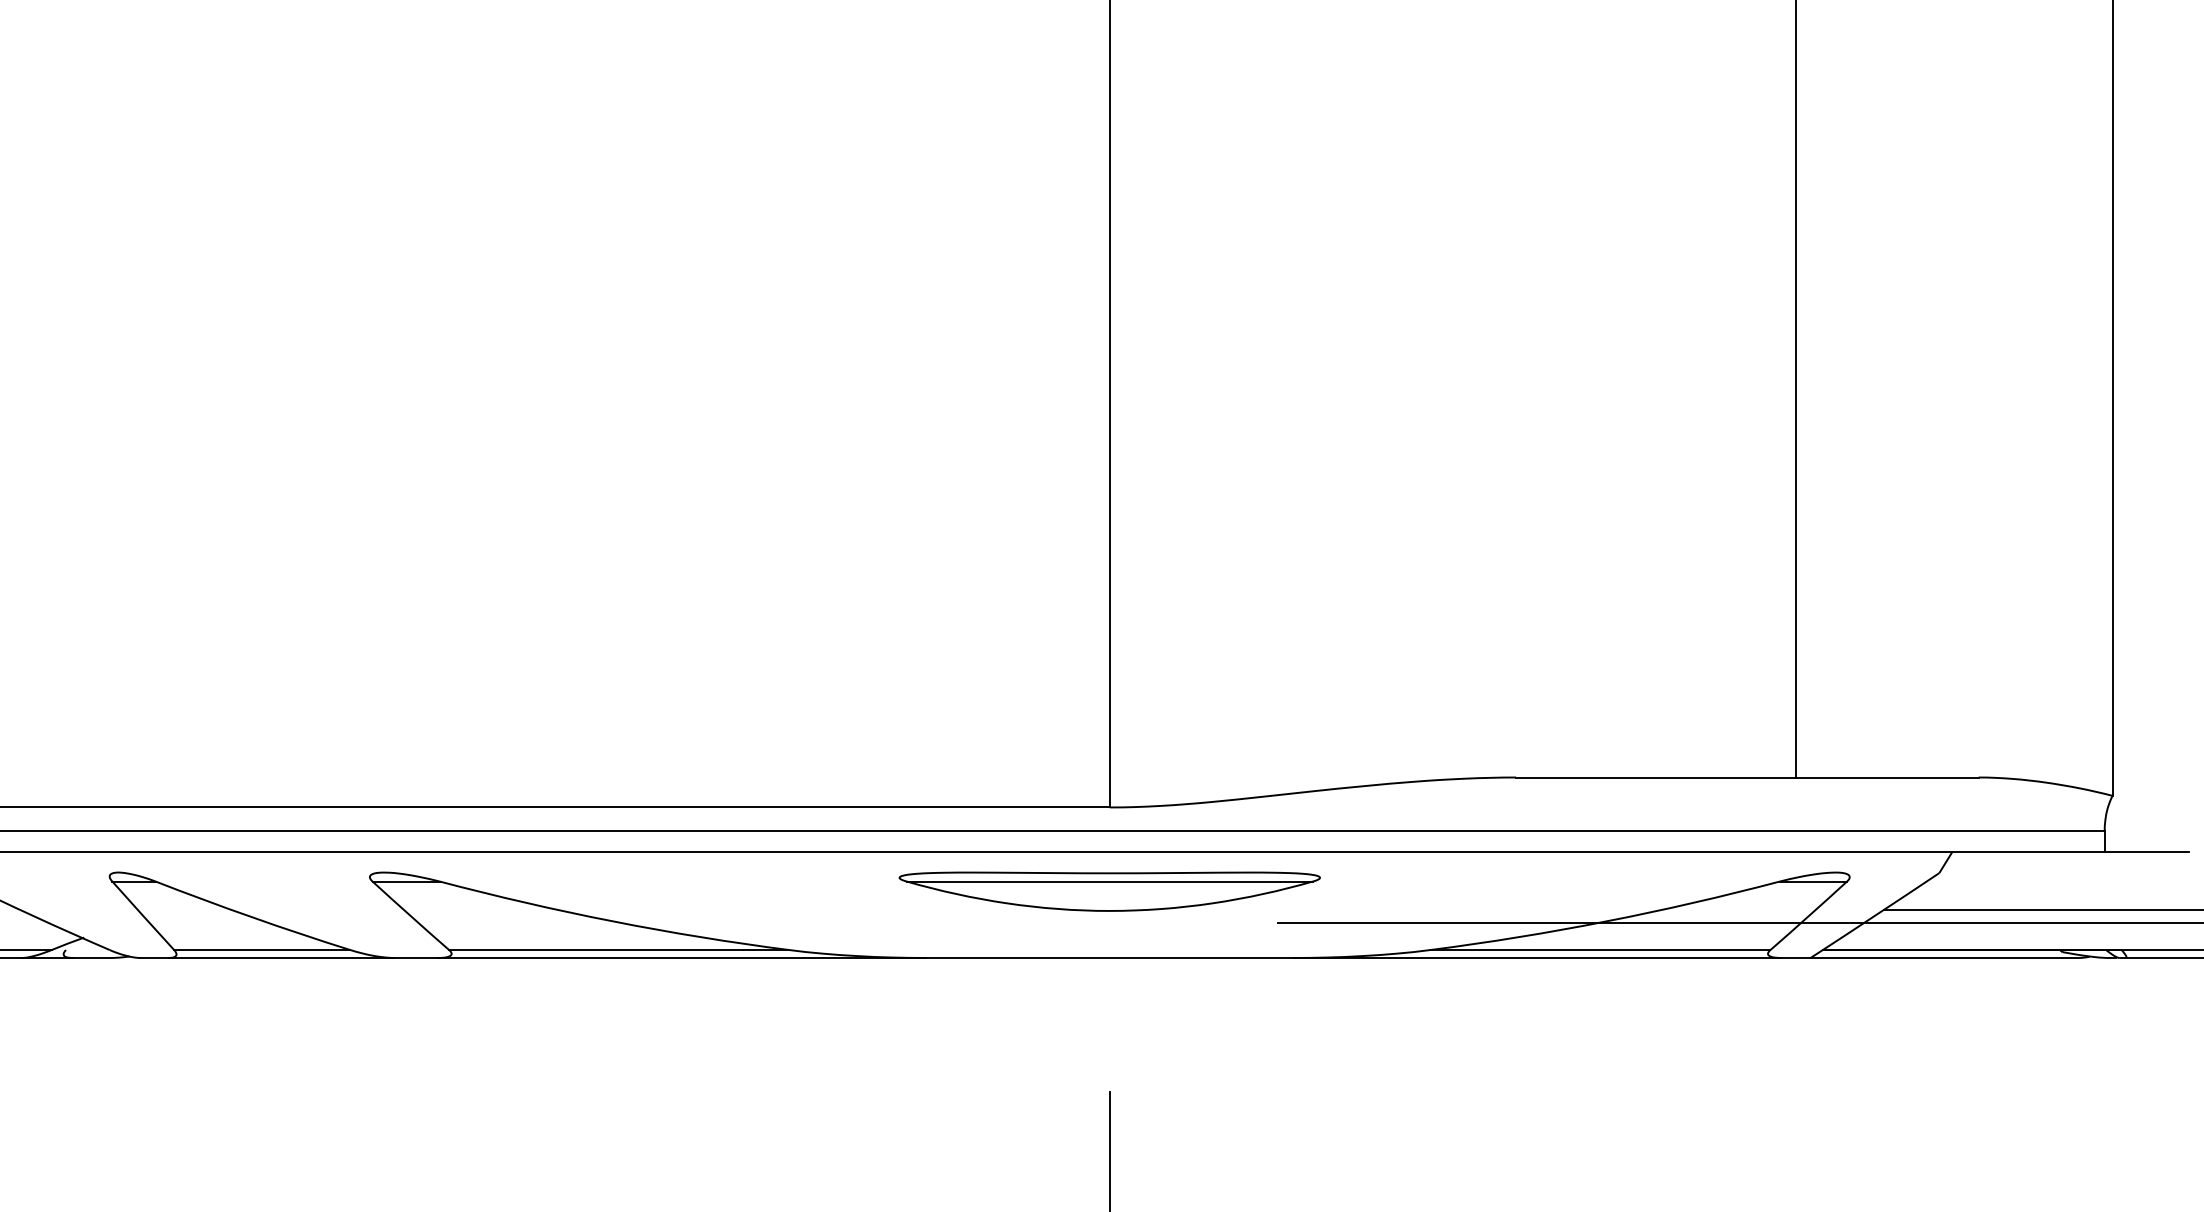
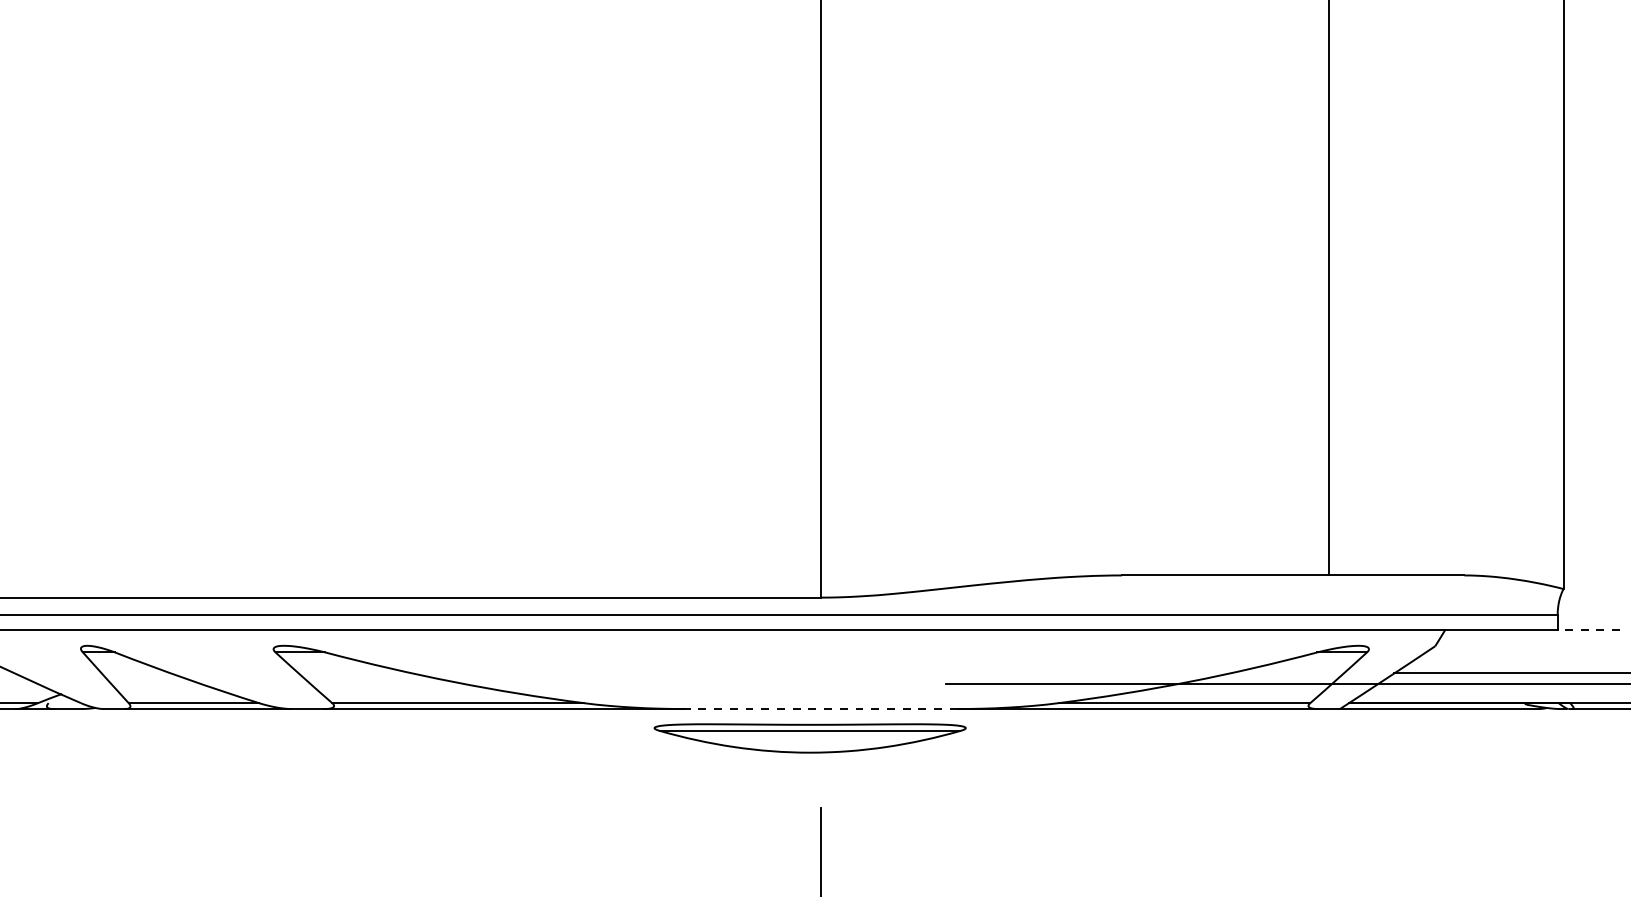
line: (2146, 851) -> (1588, 630), solid -> dashed
part: (1109, 891) -> (809, 738), moved
line: (1109, 957) -> (821, 708), solid -> dashed

